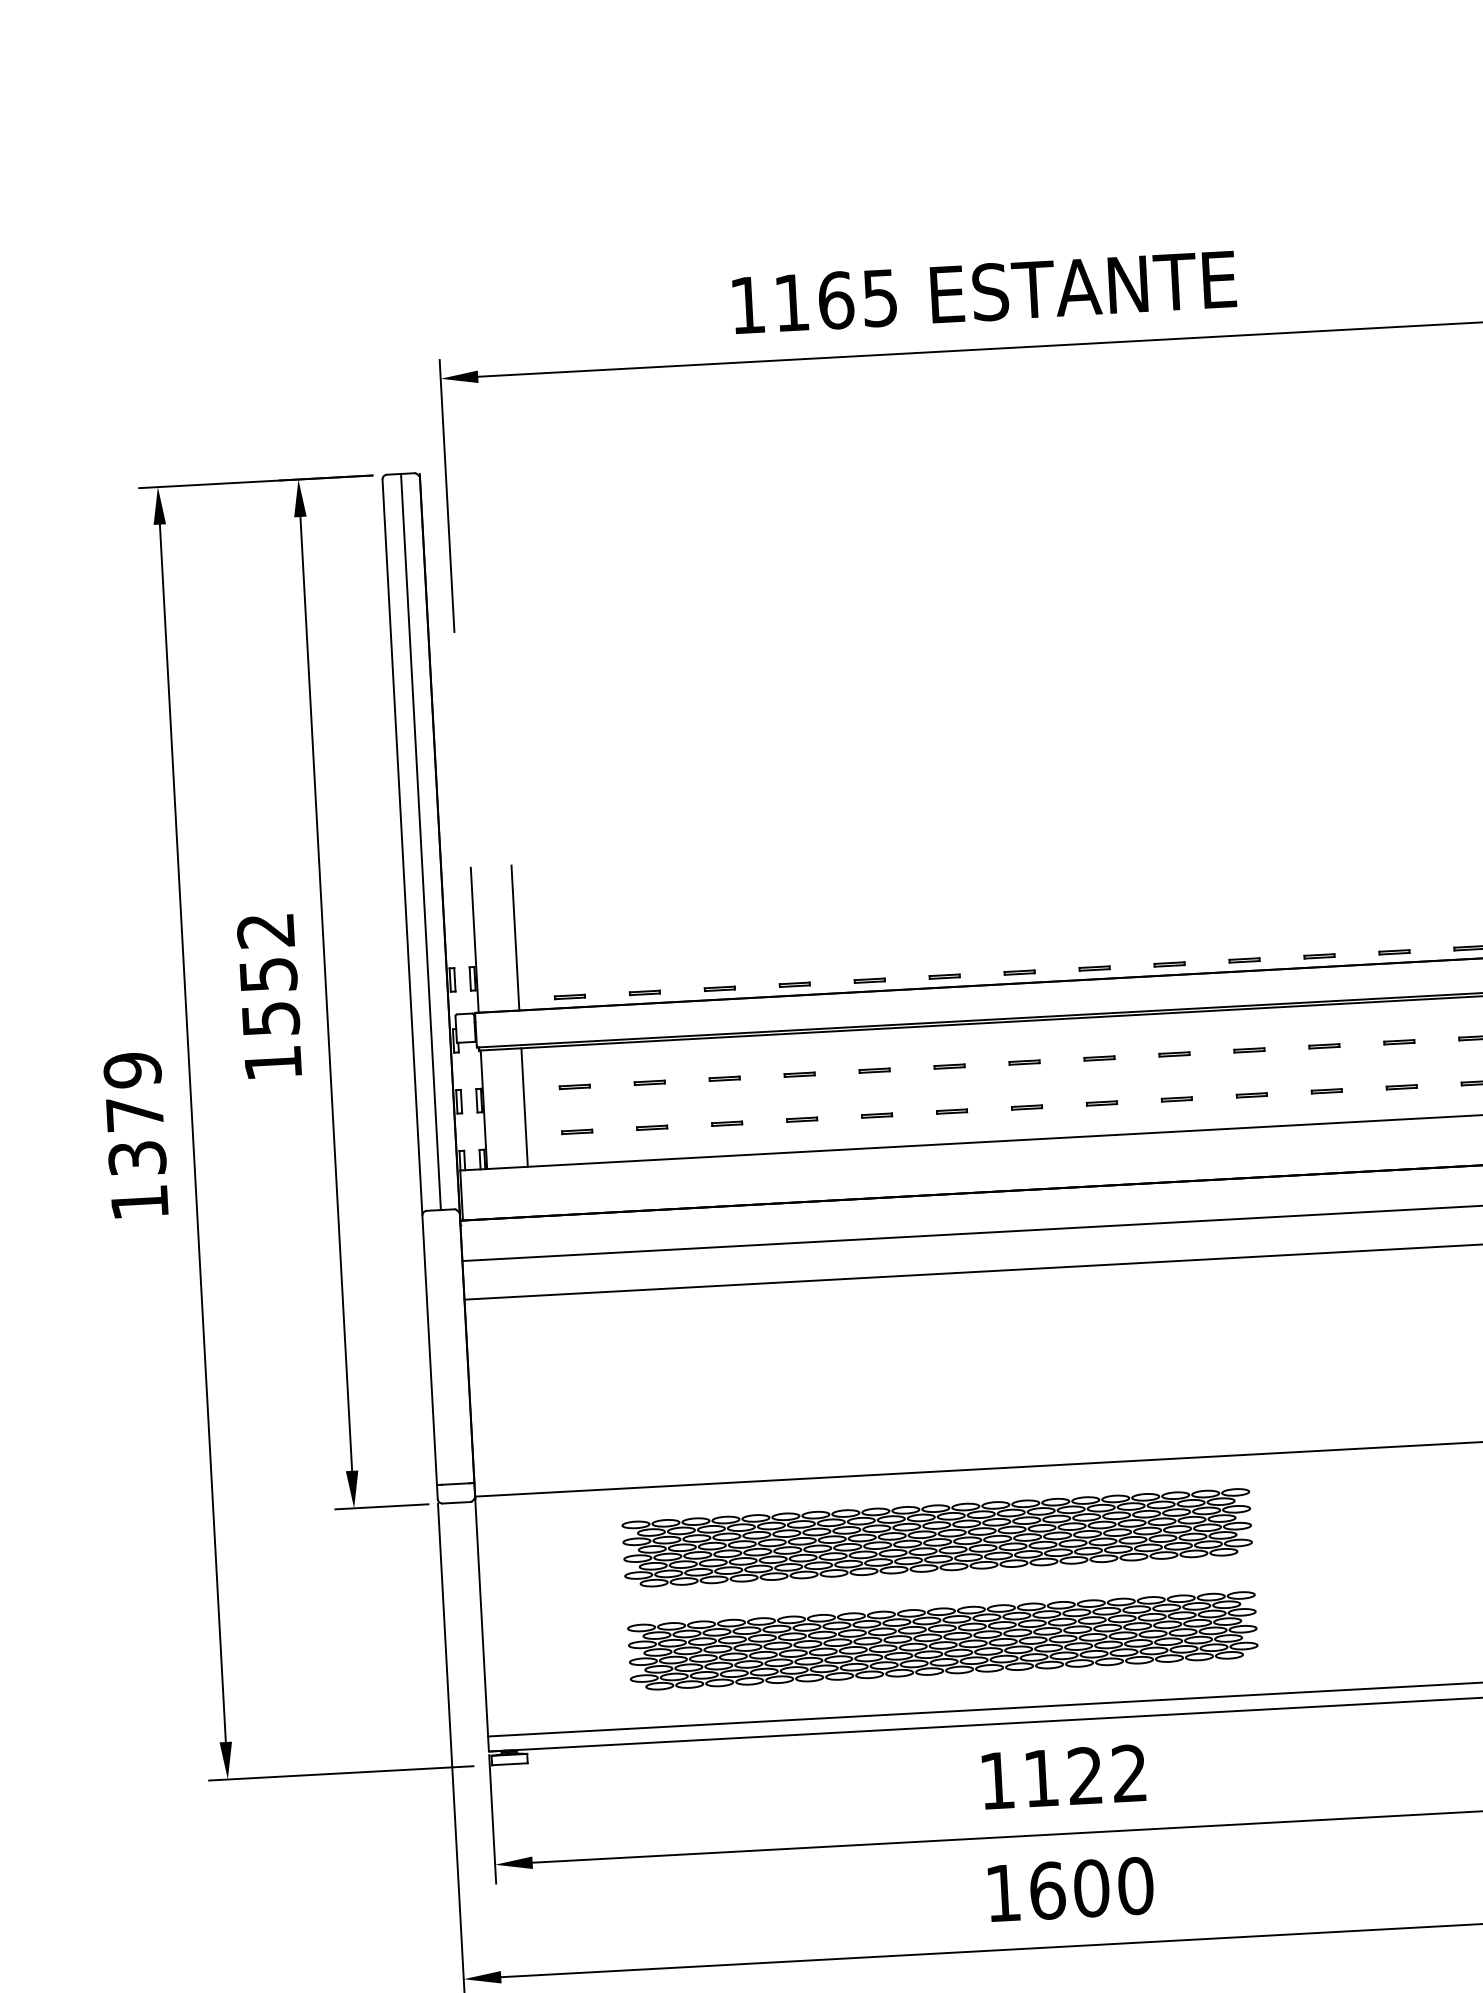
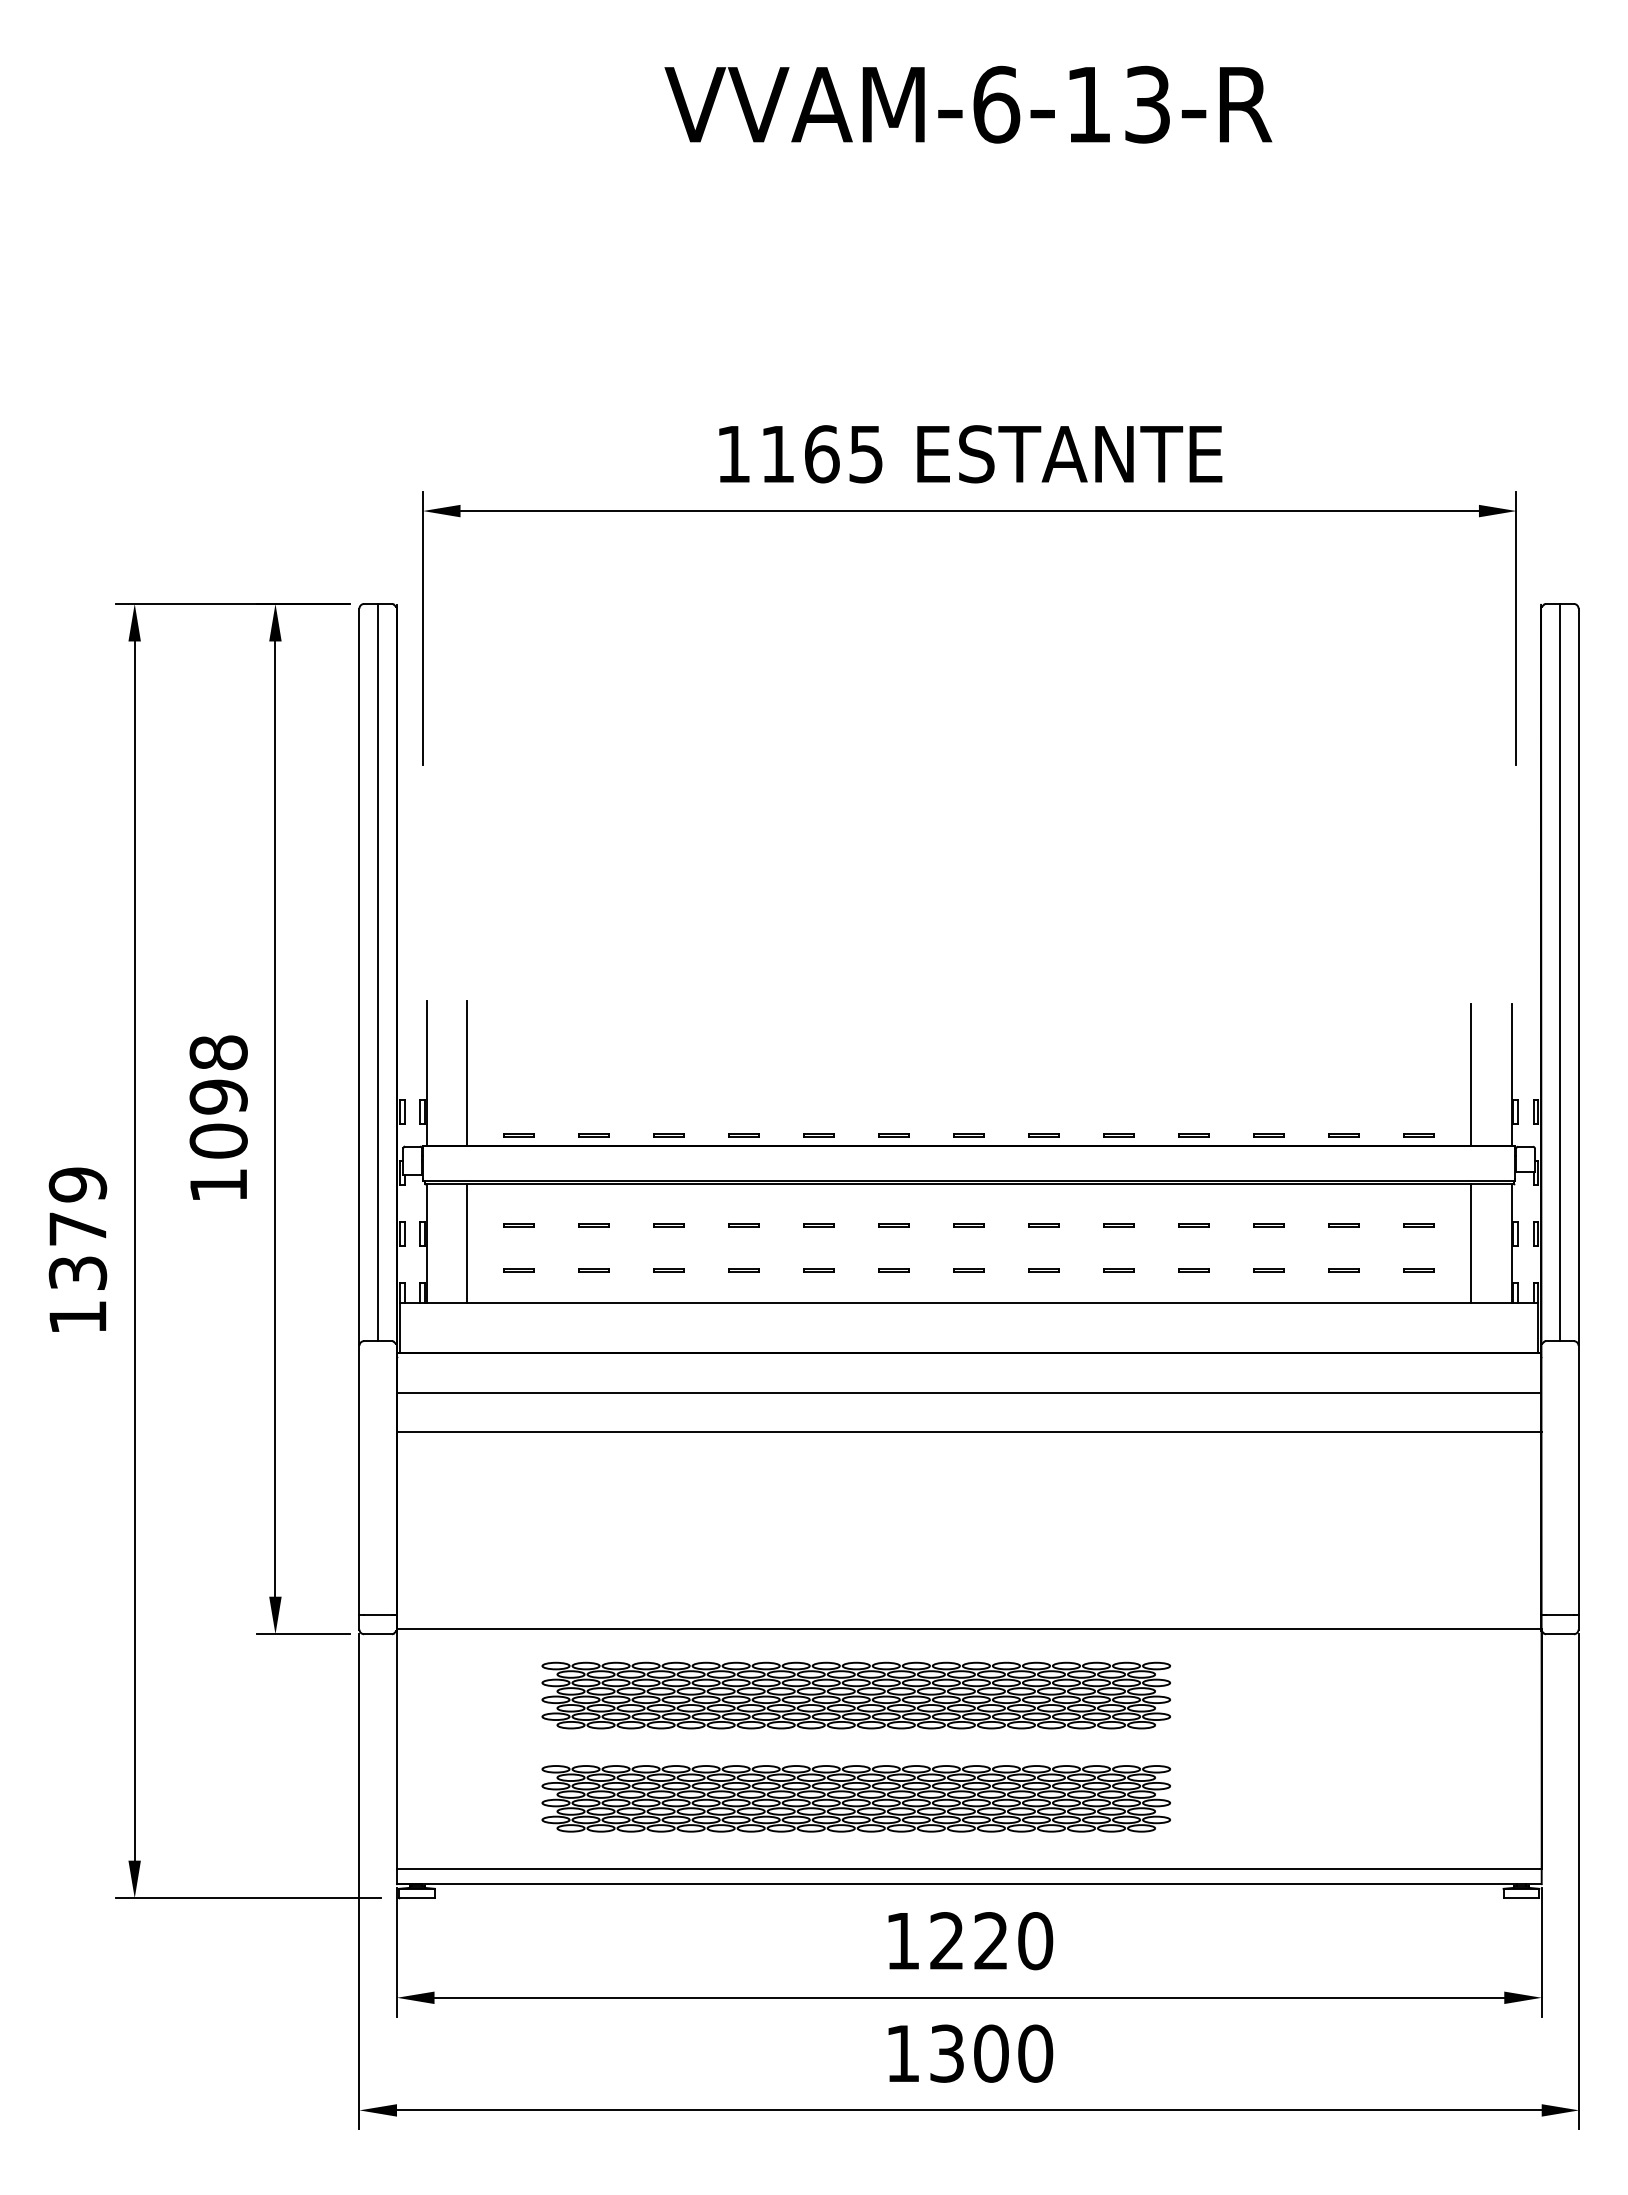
text: (268, 974) -> (218, 1096), 1552 -> 1098
text: (1085, 1776) -> (991, 1941), 1122 -> 1220
text: (1047, 1890) -> (947, 2053), 1600 -> 1300

